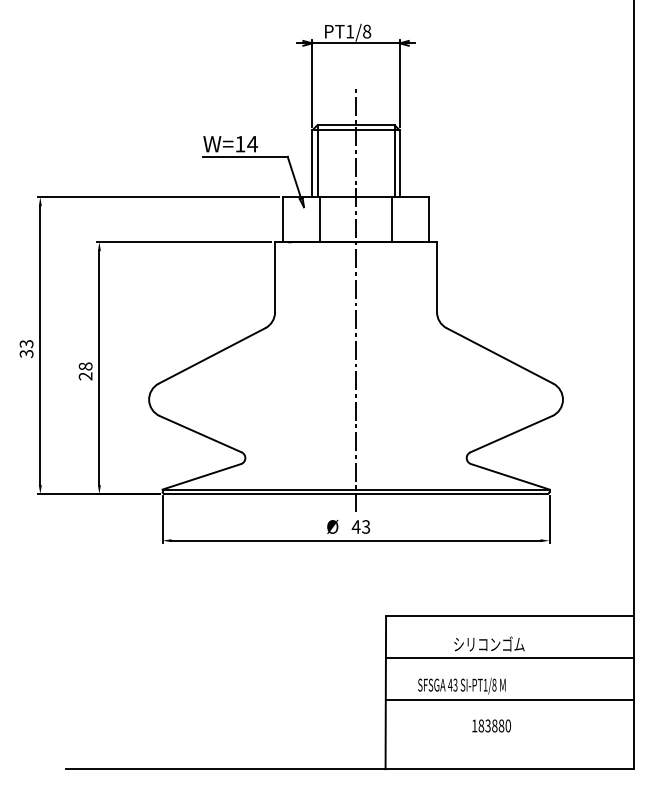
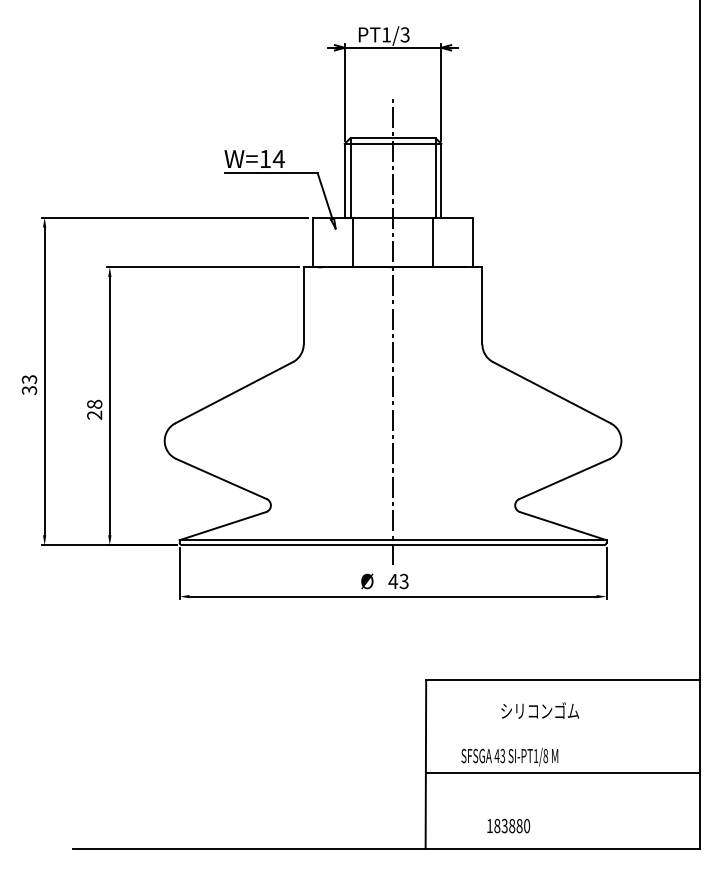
text: (366, 31) -> (404, 34), PT1/8 -> PT1/3
line: (510, 658) -> (563, 726), removed
text: (491, 725) -> (508, 825), moved

